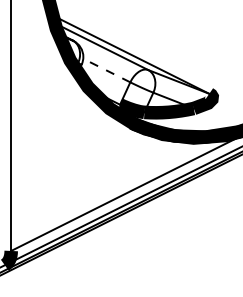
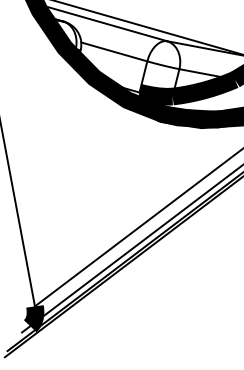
line: (106, 70) -> (113, 51), dashed -> solid

